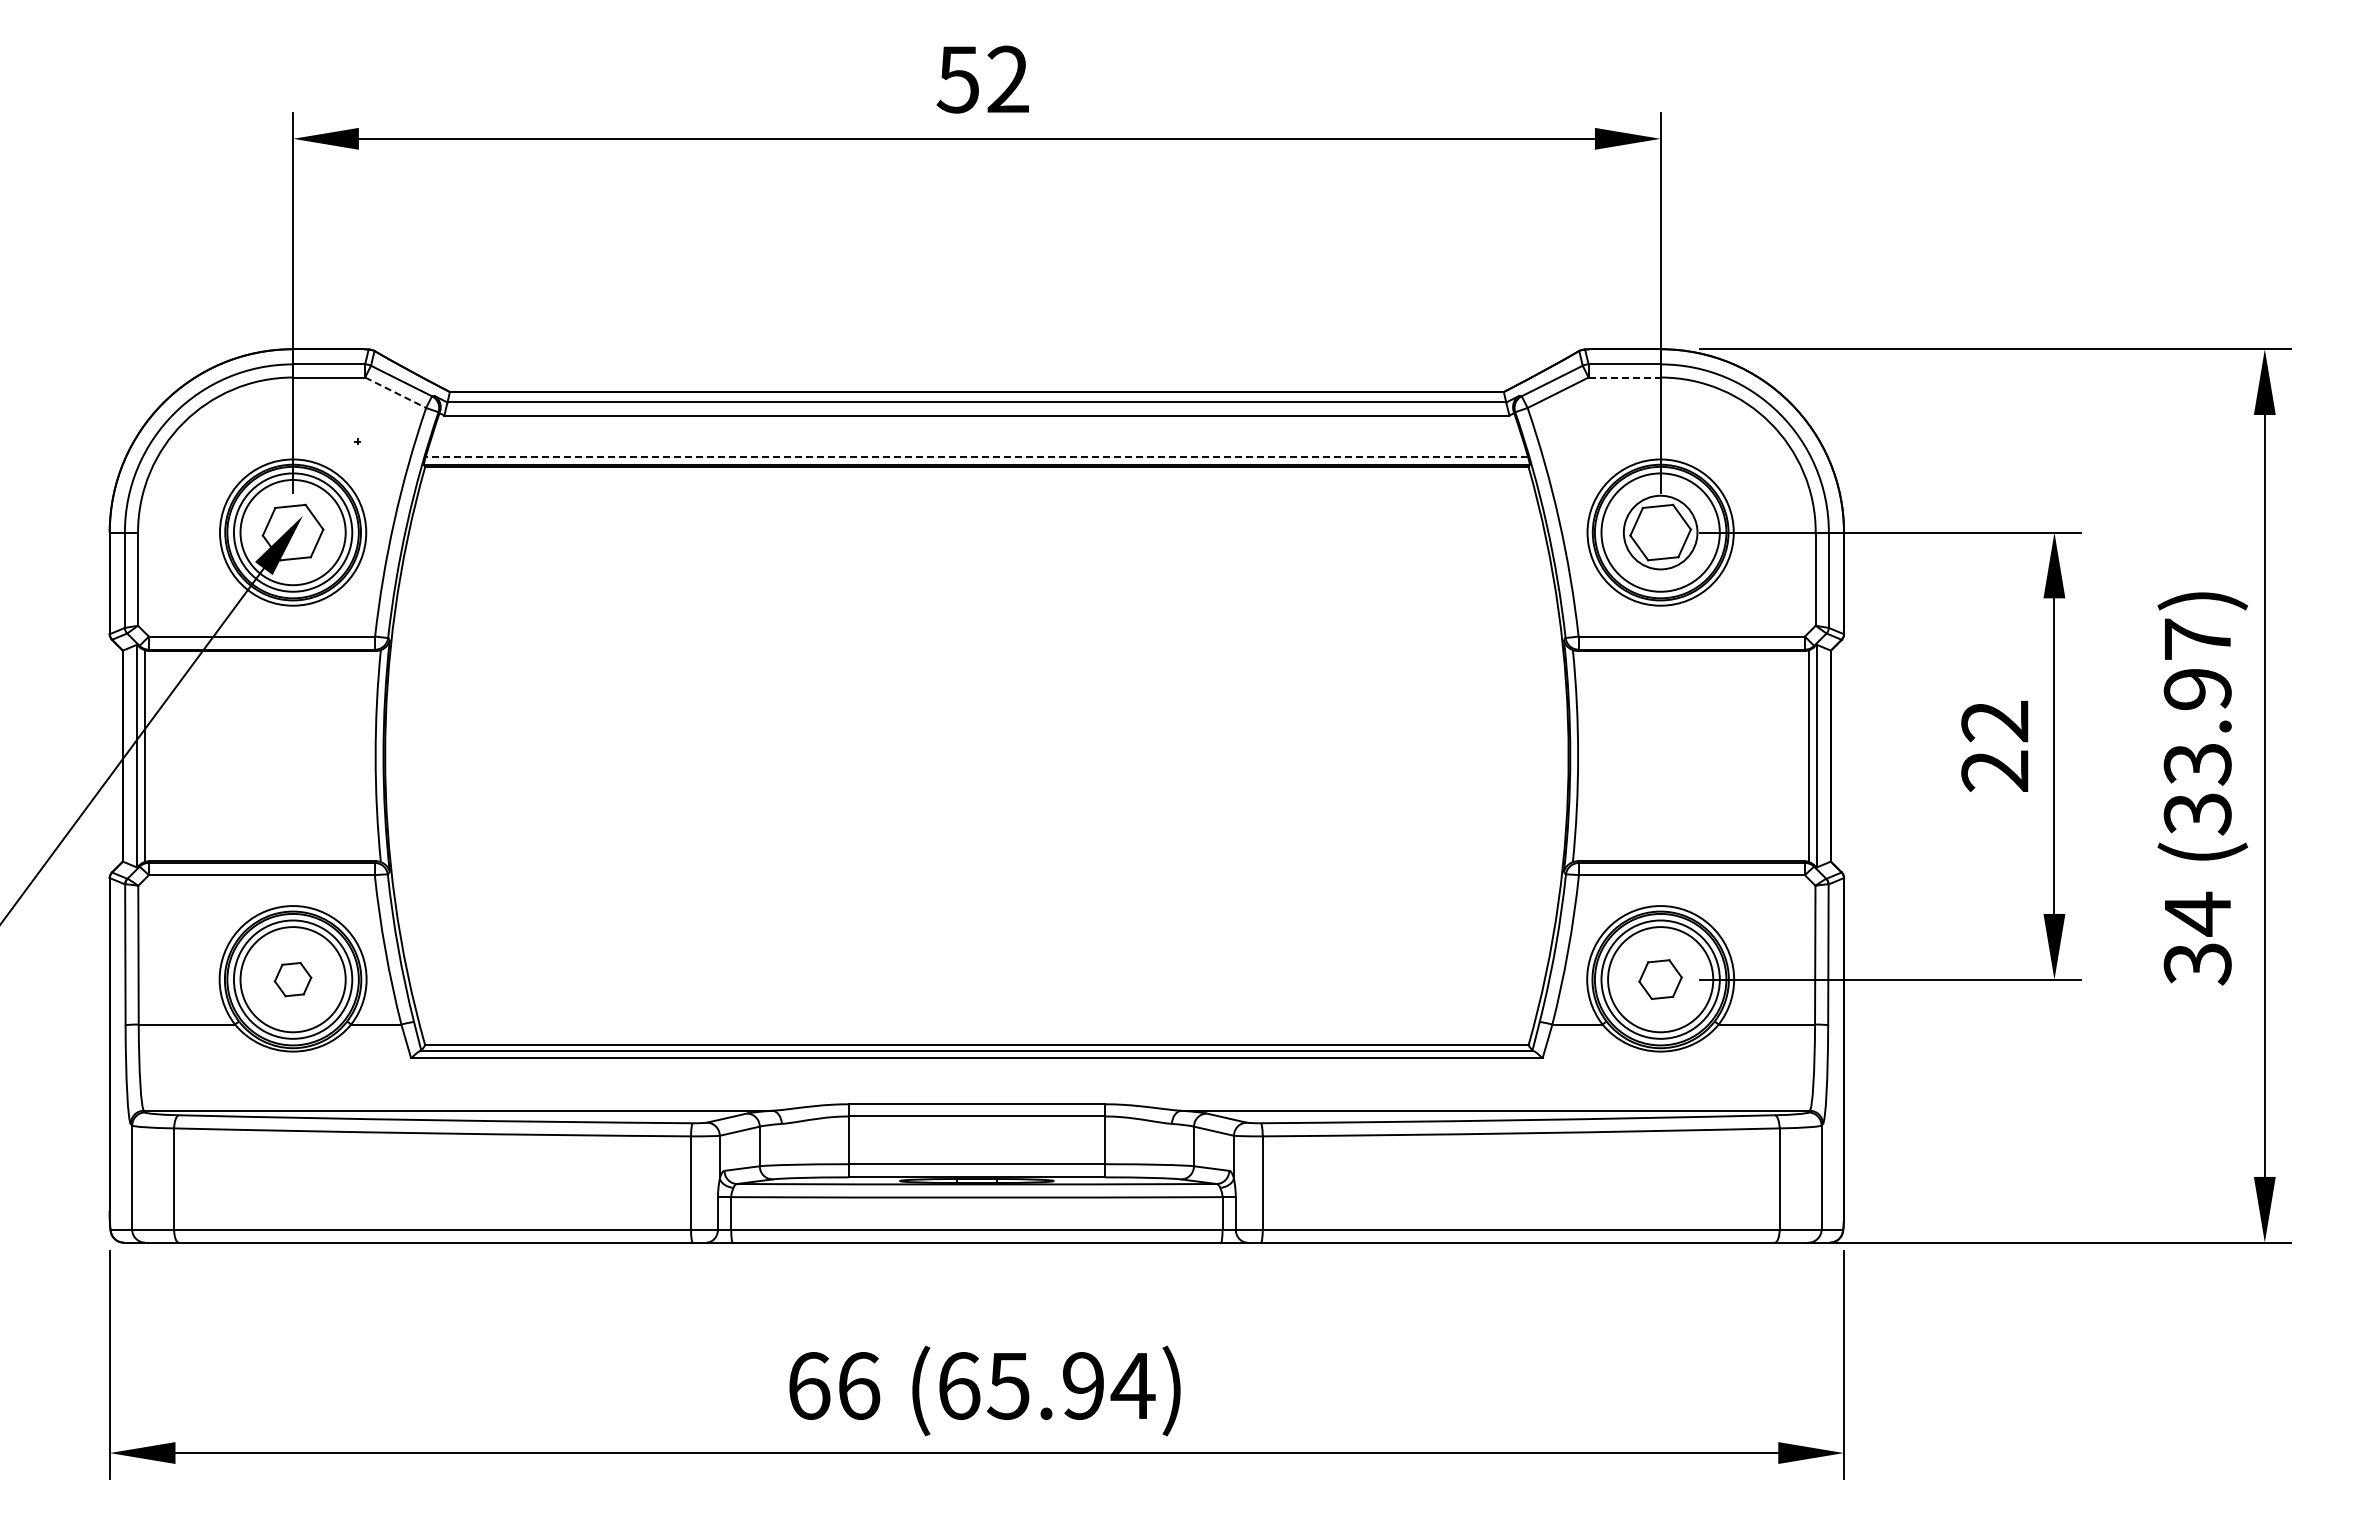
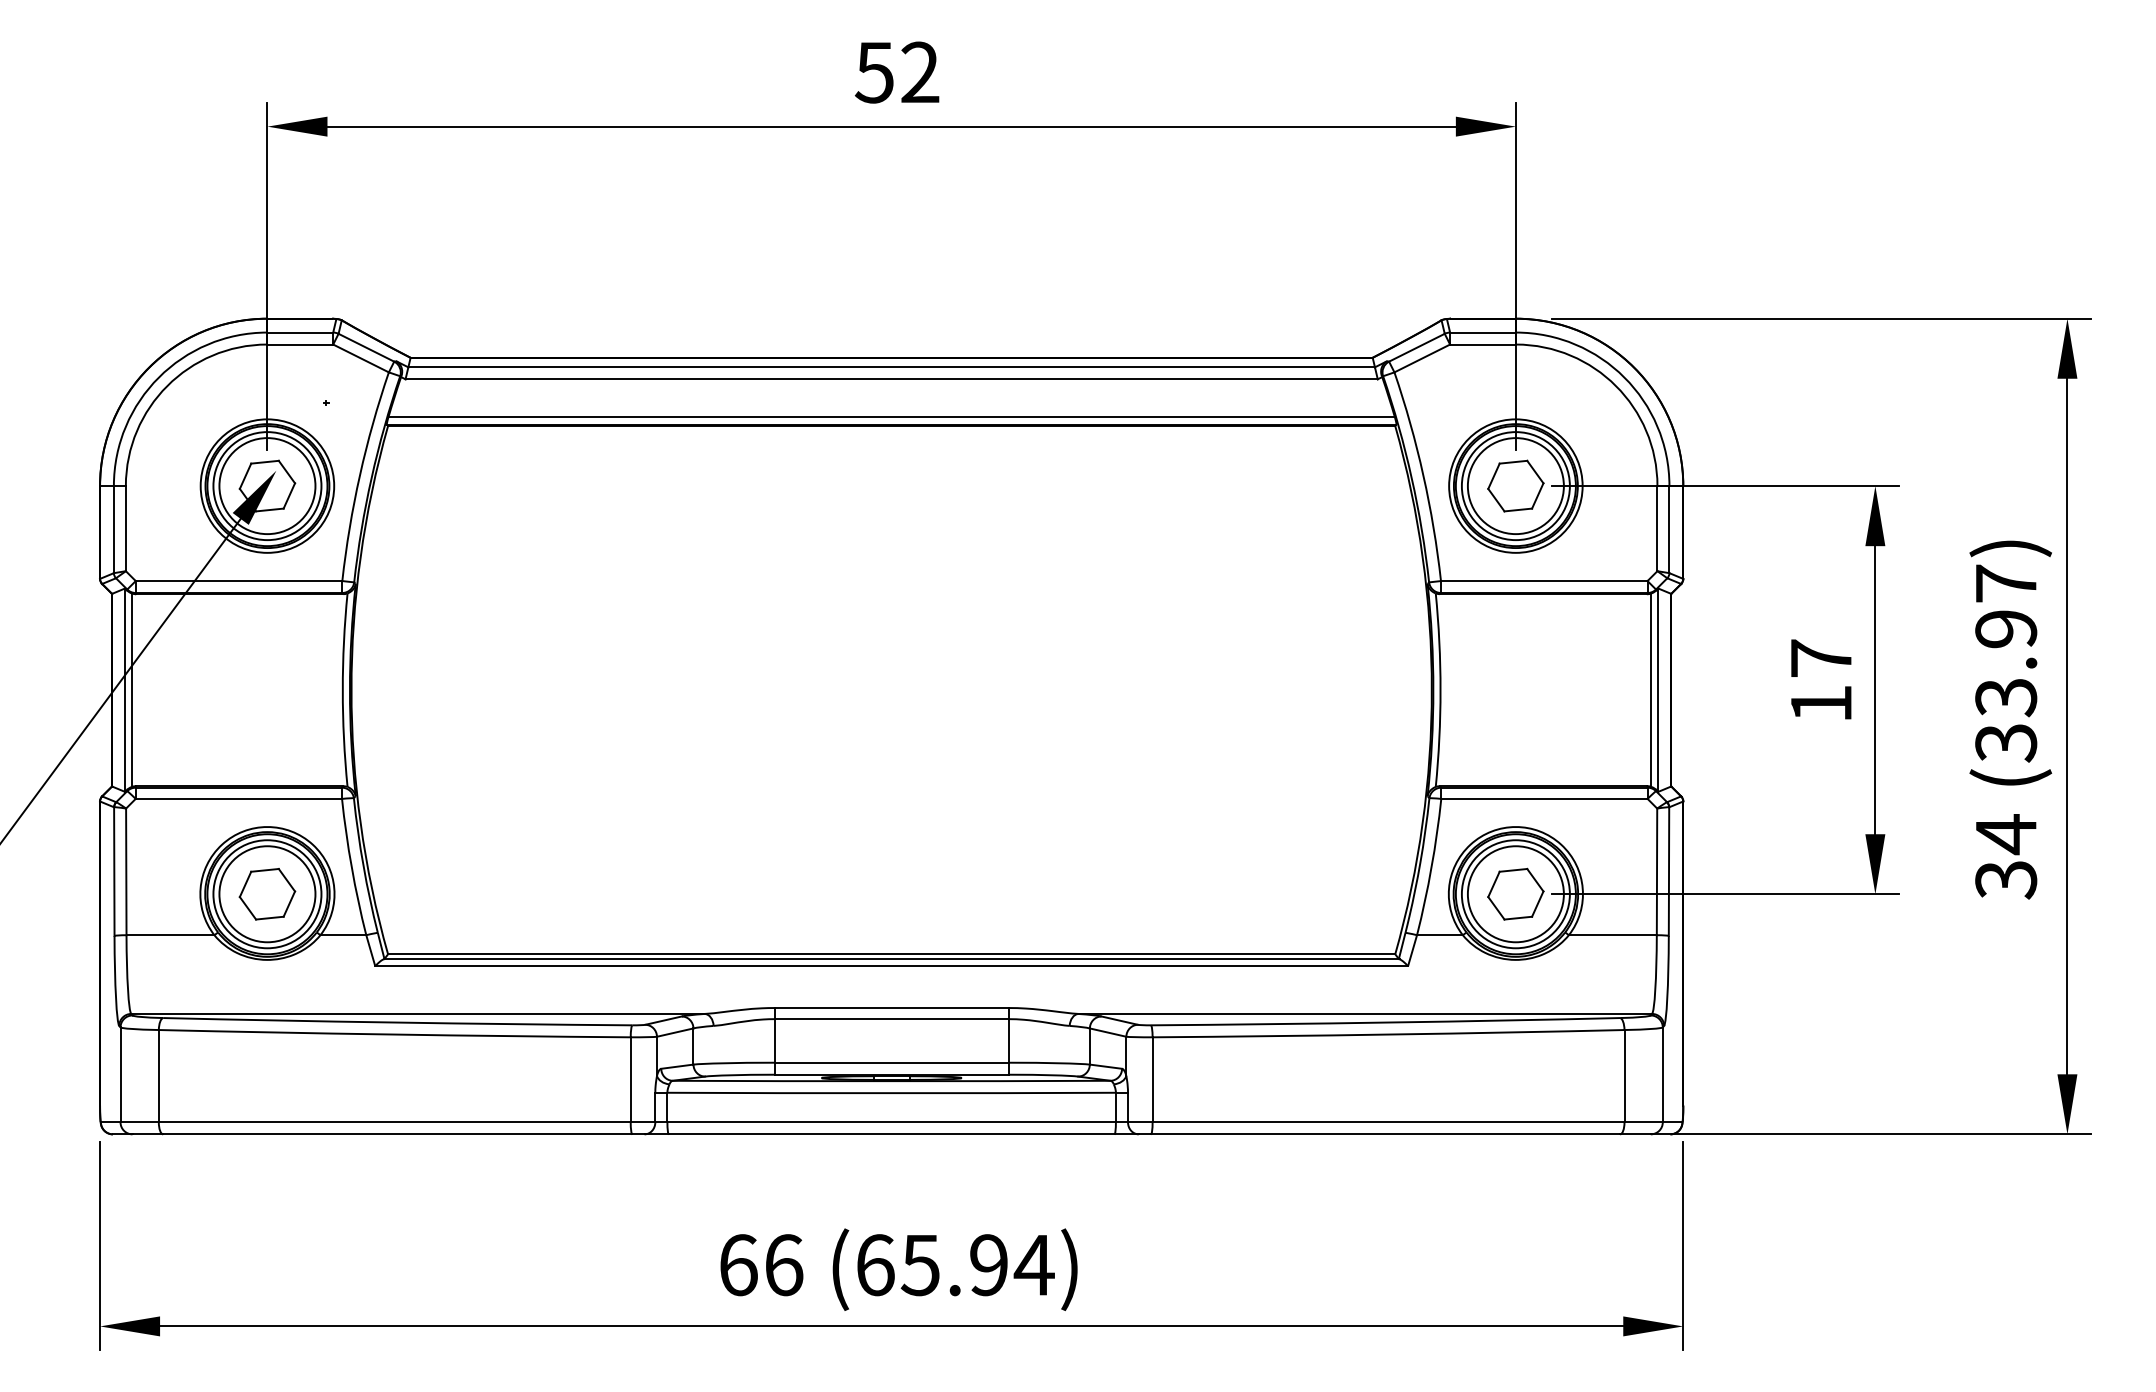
line: (1625, 377) -> (1483, 344), dashed -> solid
line: (396, 392) -> (361, 358), dashed -> solid
line: (976, 457) -> (891, 417), dashed -> solid
circle: (1660, 532) -> (1515, 486), size x1.43
text: (1994, 746) -> (1820, 681), 22 -> 17
part: (292, 979) -> (266, 894), size x1.67
part: (1660, 979) -> (1515, 894), size x1.43

